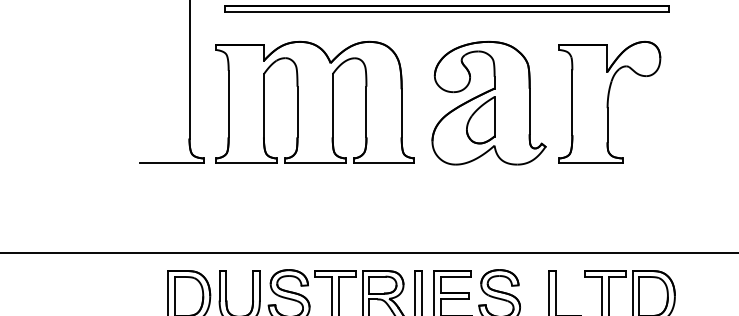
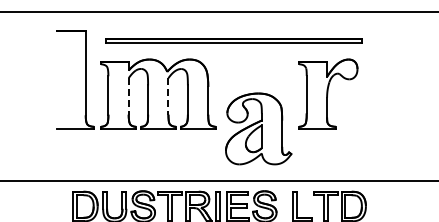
part: (488, 102) -> (258, 128), moved
line: (263, 105) -> (128, 96), solid -> dashed
line: (332, 105) -> (168, 96), solid -> dashed

